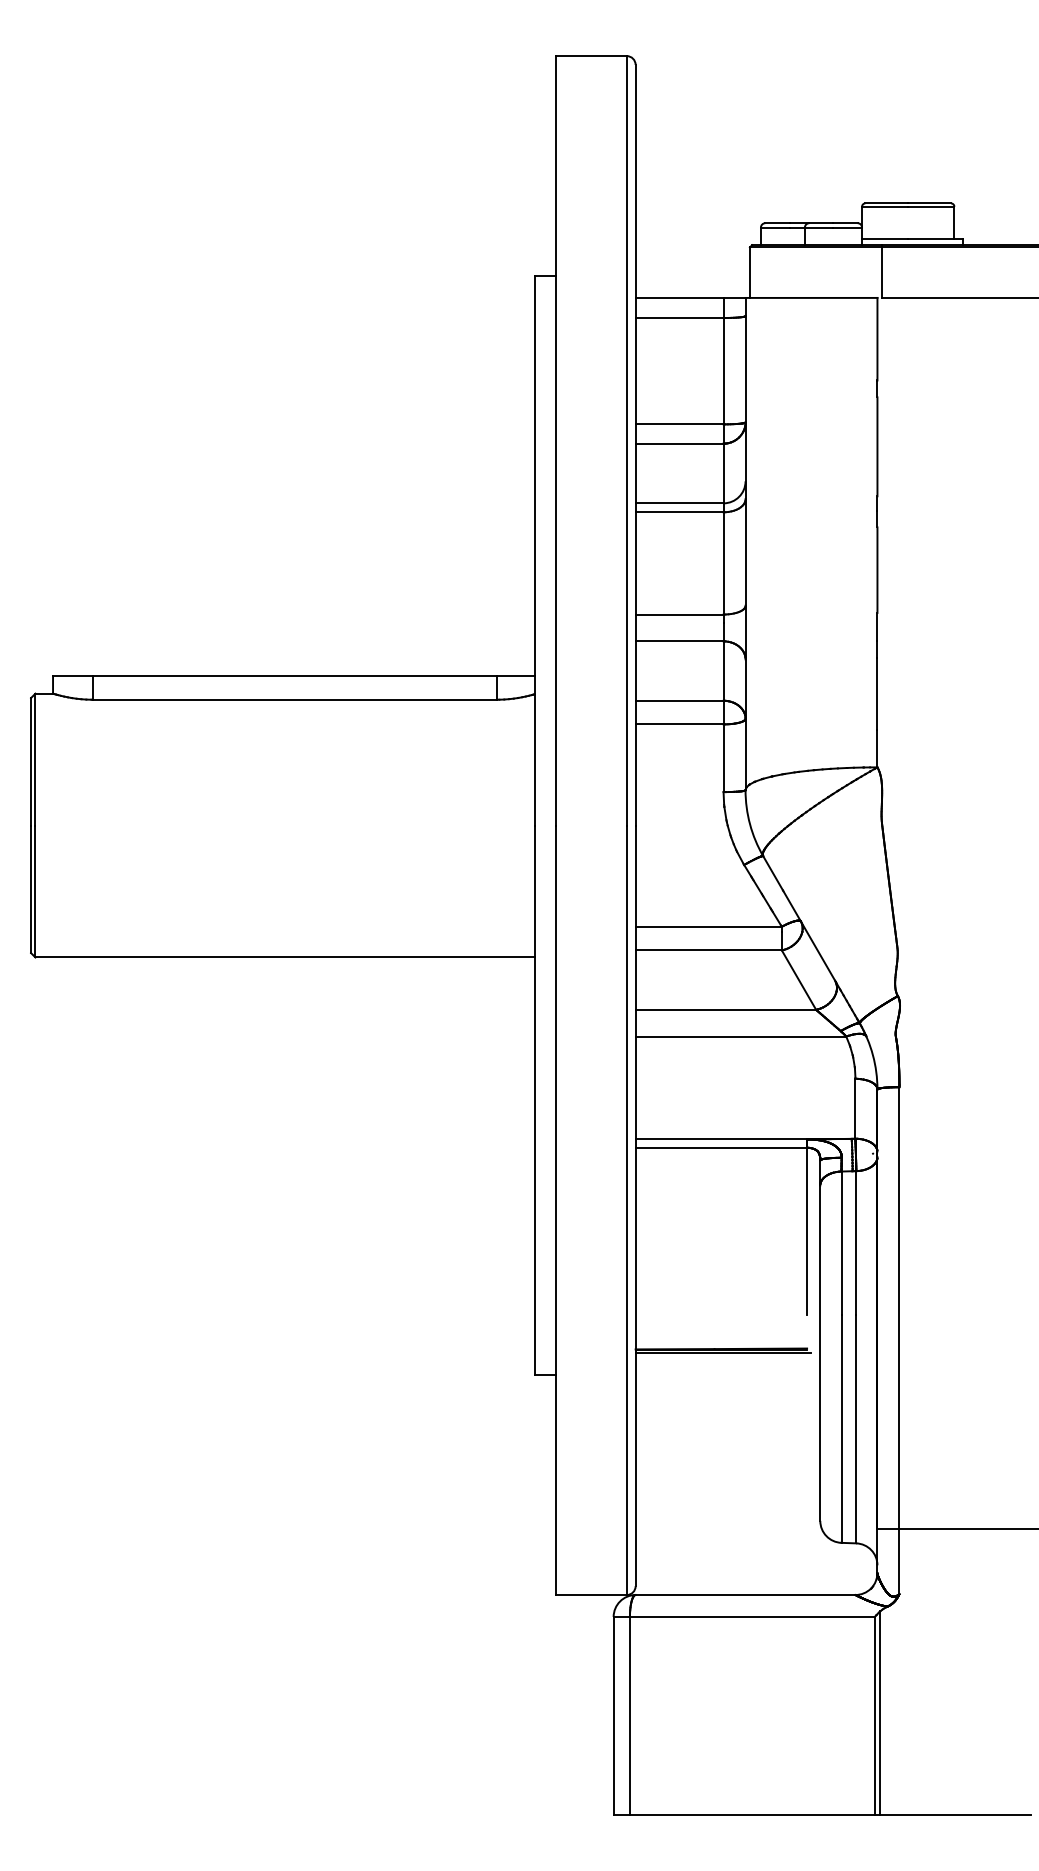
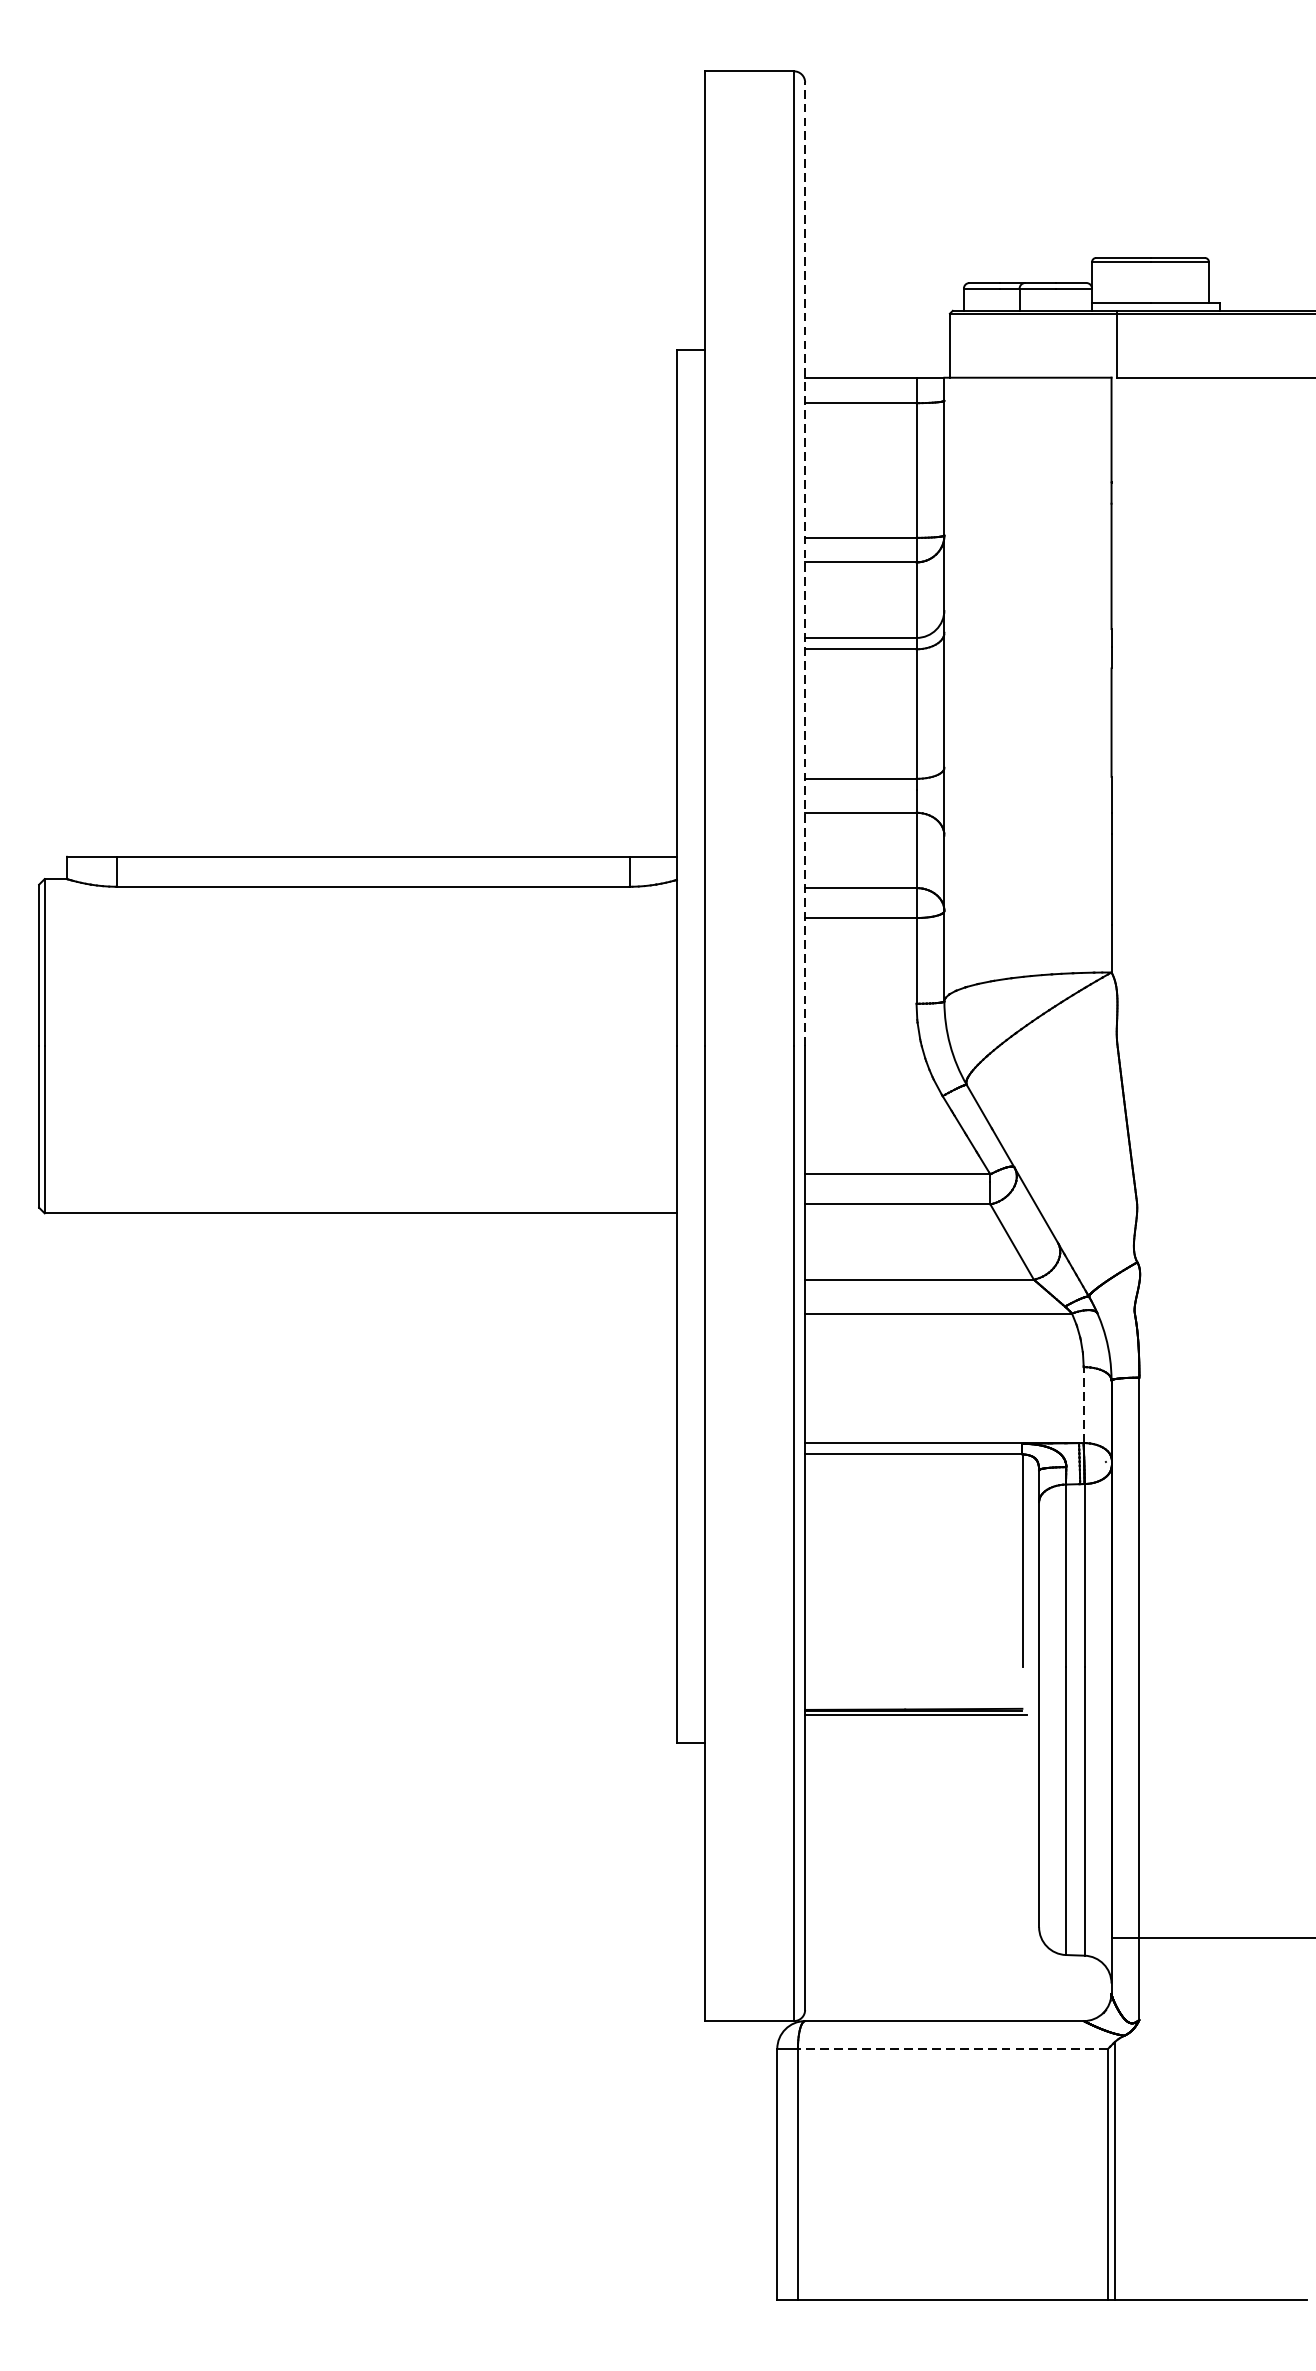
line: (635, 444) -> (804, 563), solid -> dashed
line: (855, 1108) -> (1083, 1404), solid -> dashed
line: (751, 1617) -> (951, 2049), solid -> dashed

